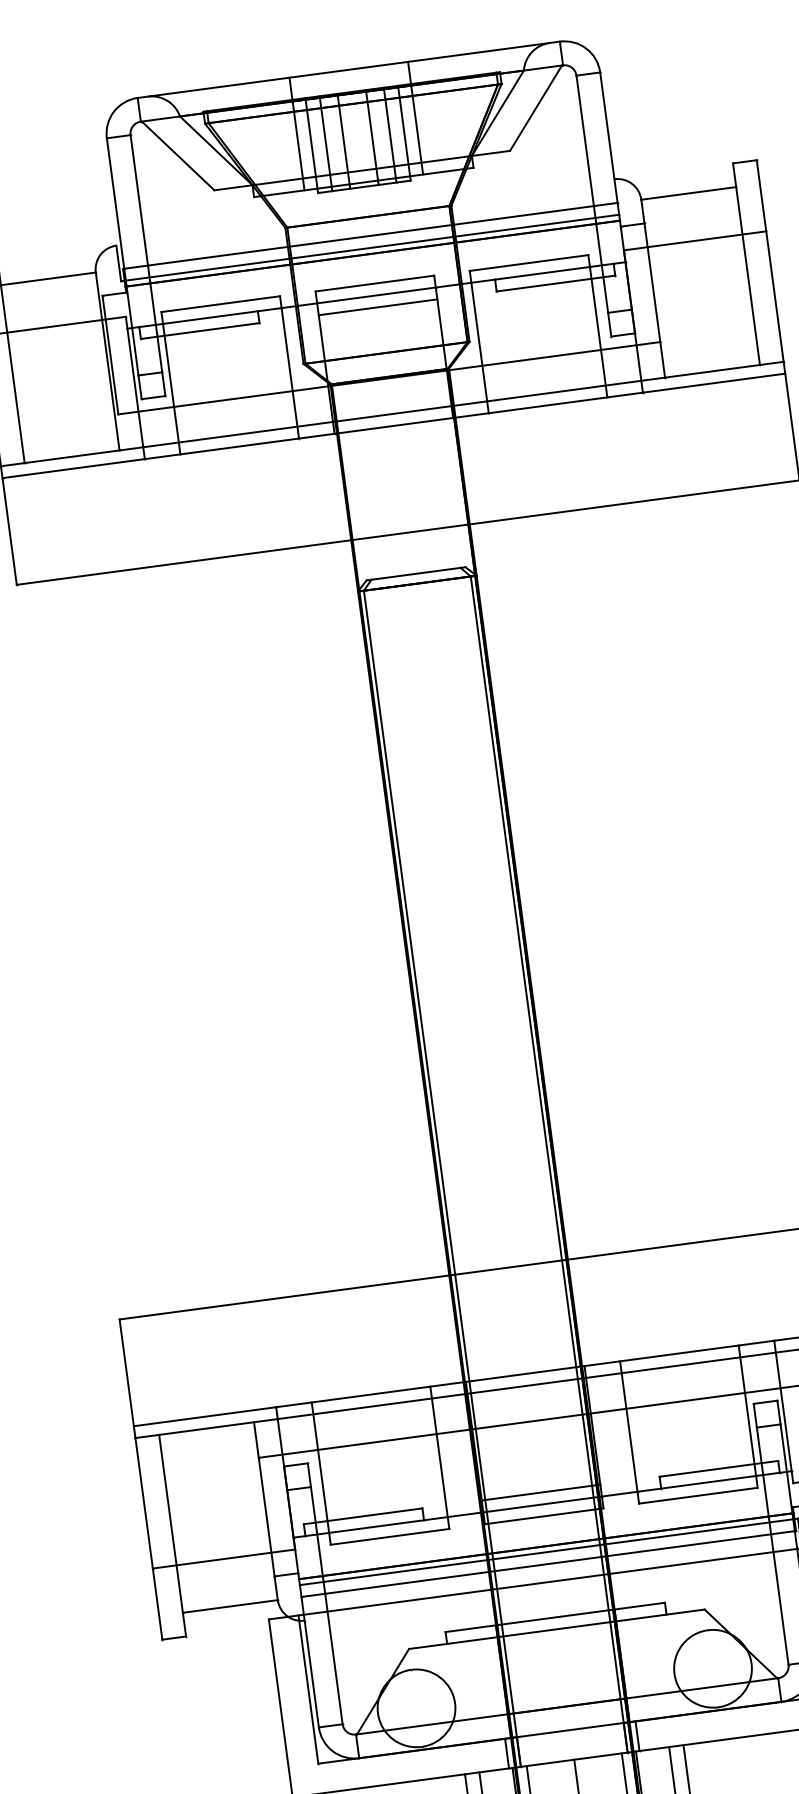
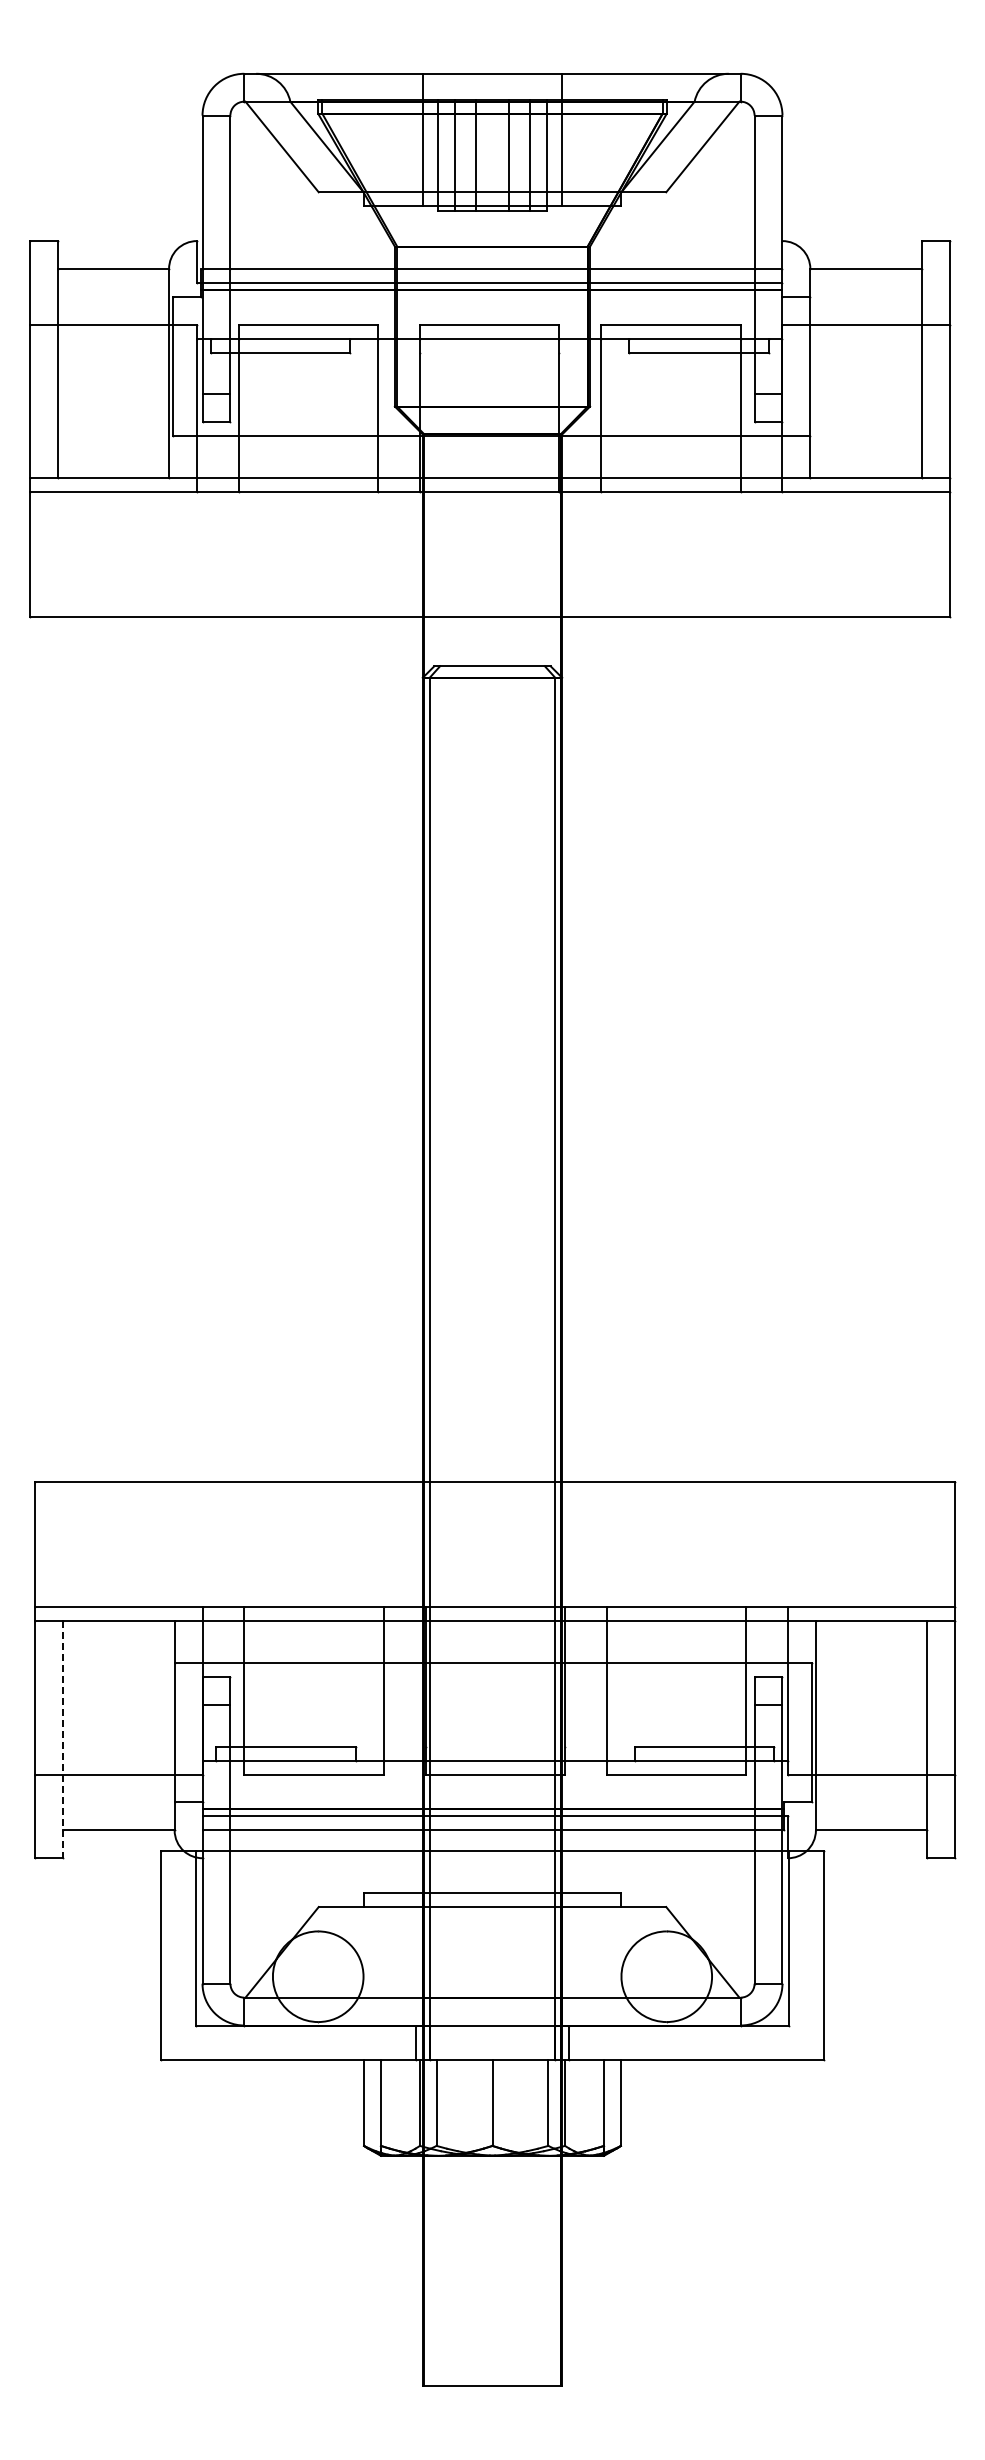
line: (377, 307) -> (489, 352), removed
line: (540, 1492) -> (494, 1746), removed
line: (173, 1536) -> (63, 1740), solid -> dashed

